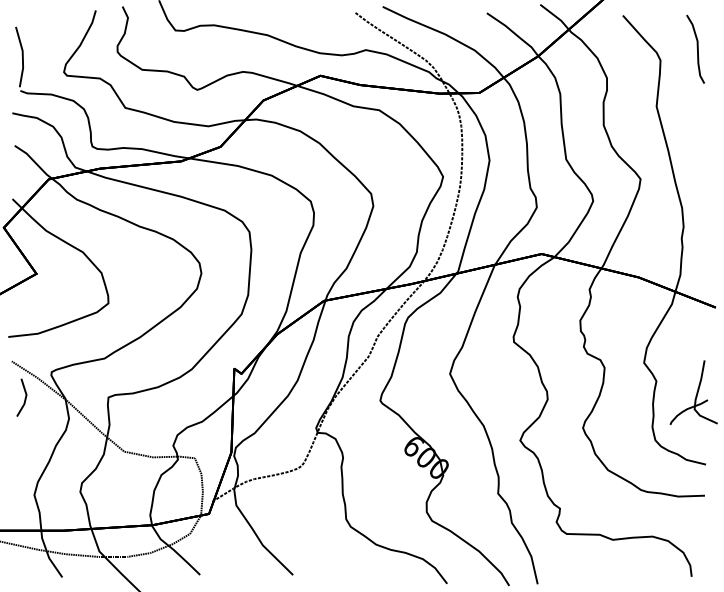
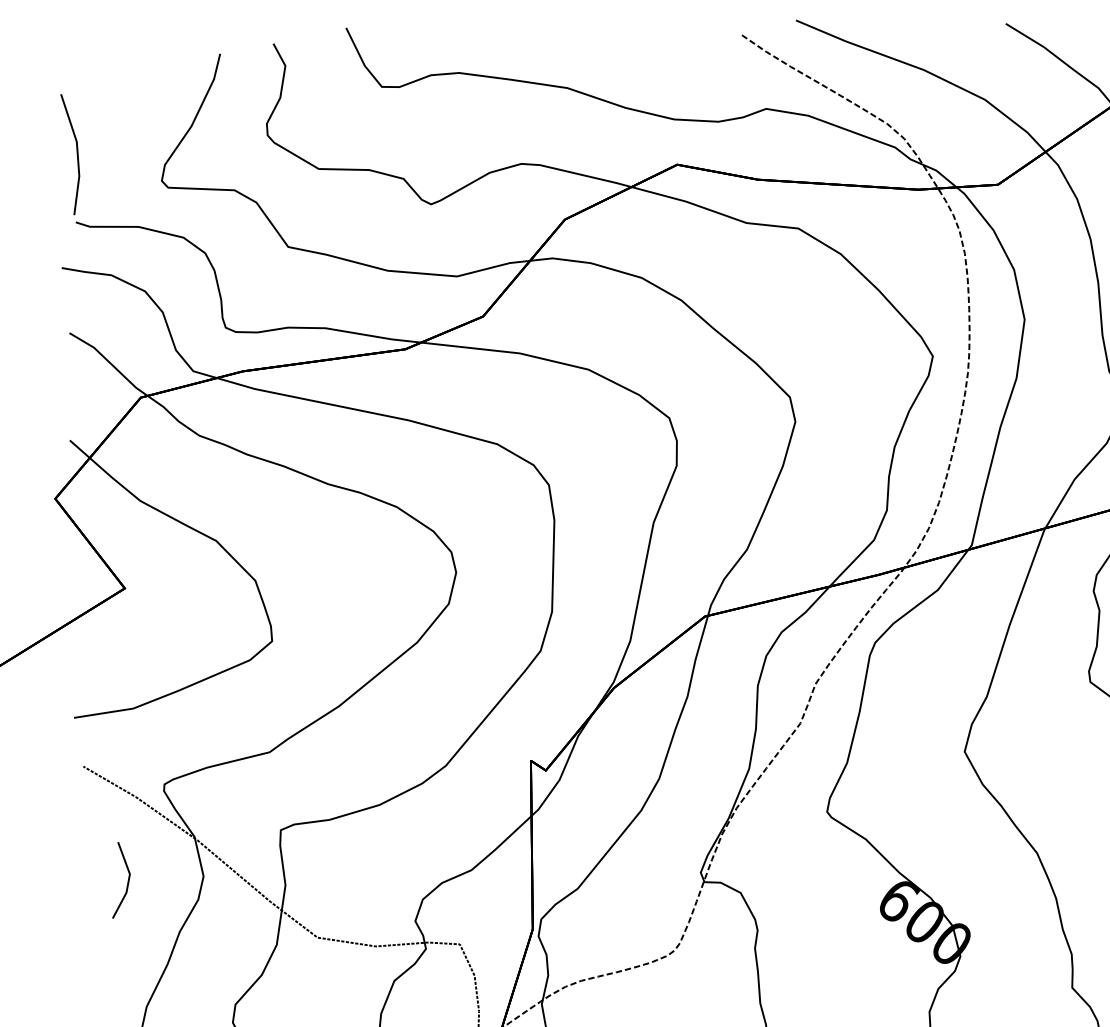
line: (24, 398) -> (126, 881), moved

